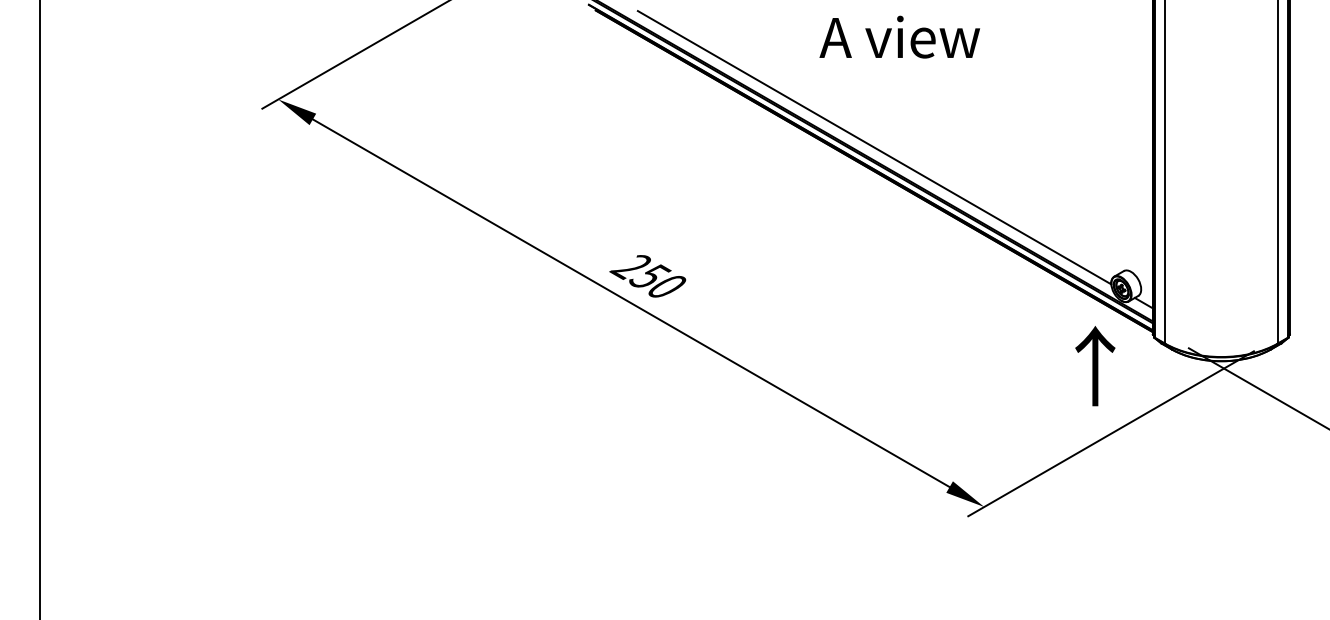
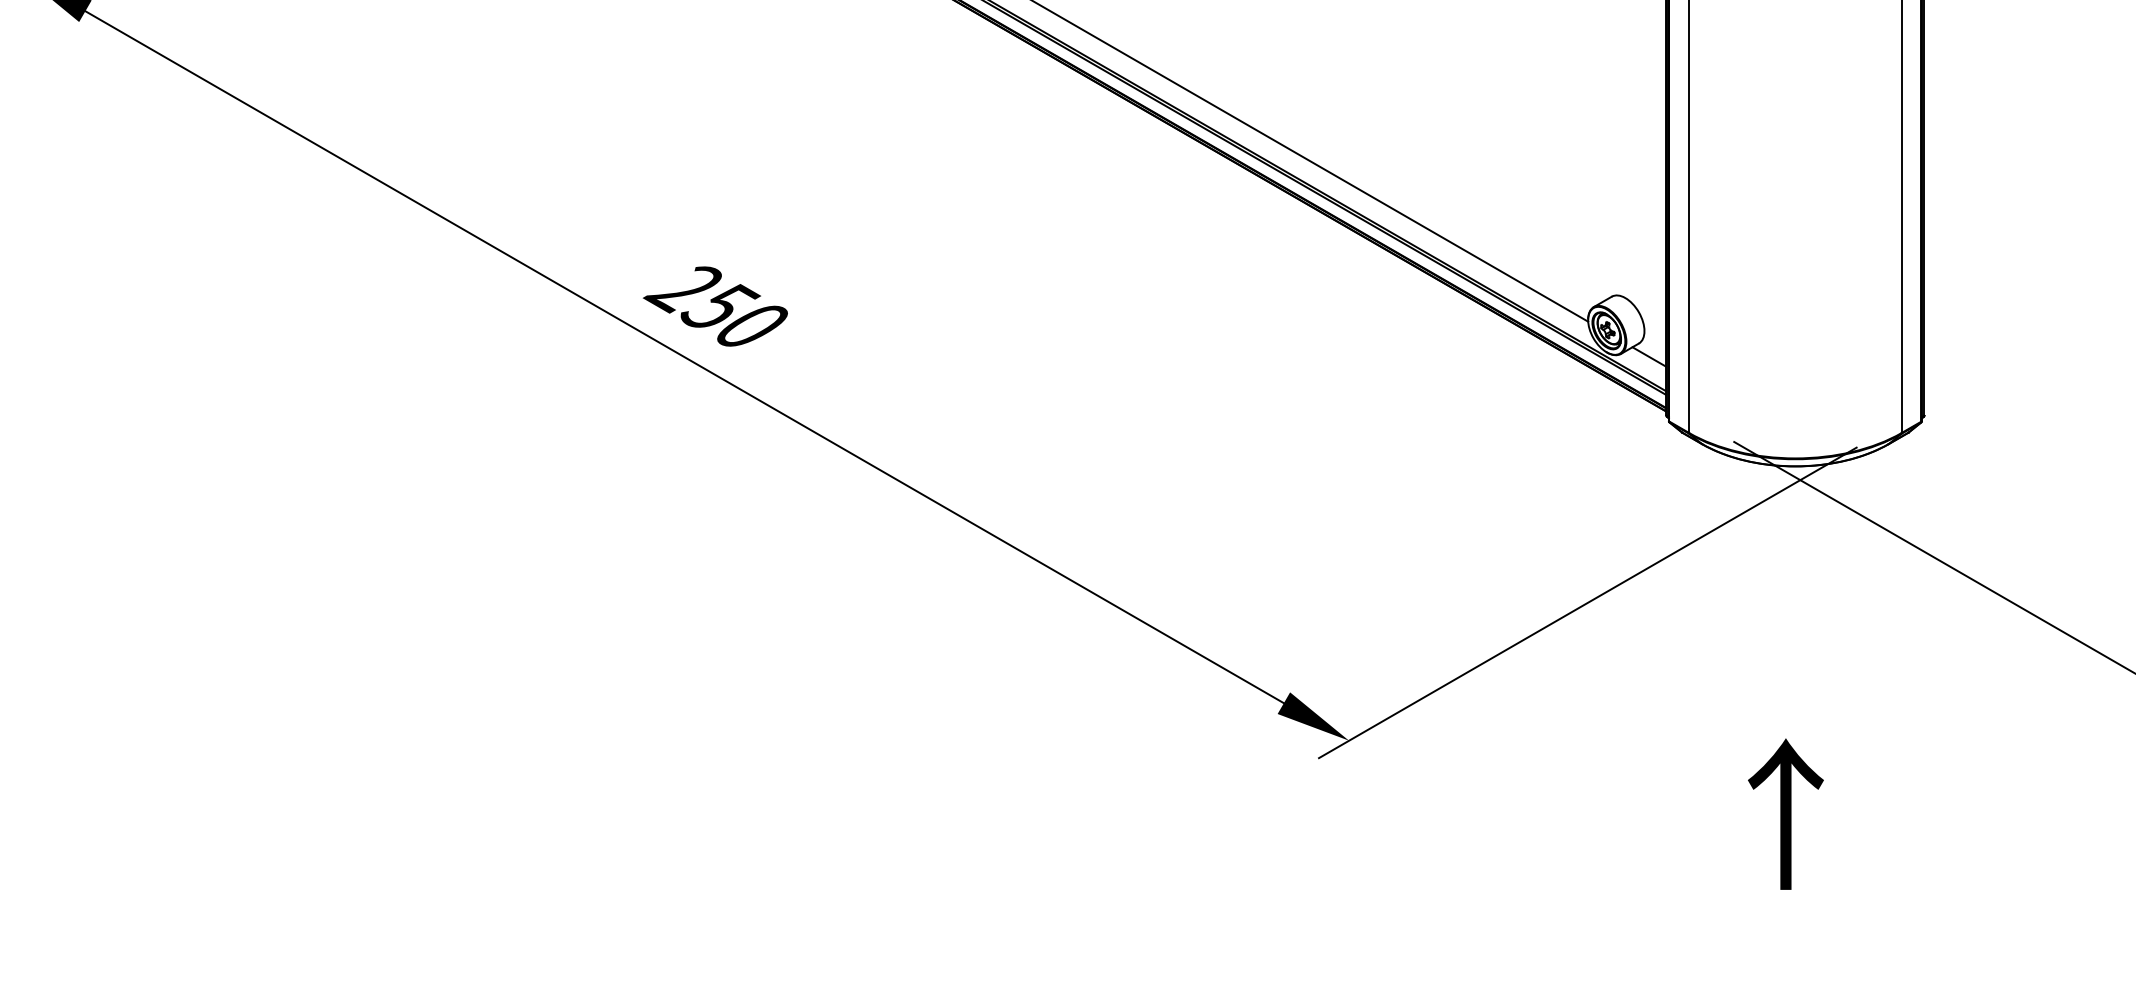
text: (1095, 366) -> (1786, 815), moved

